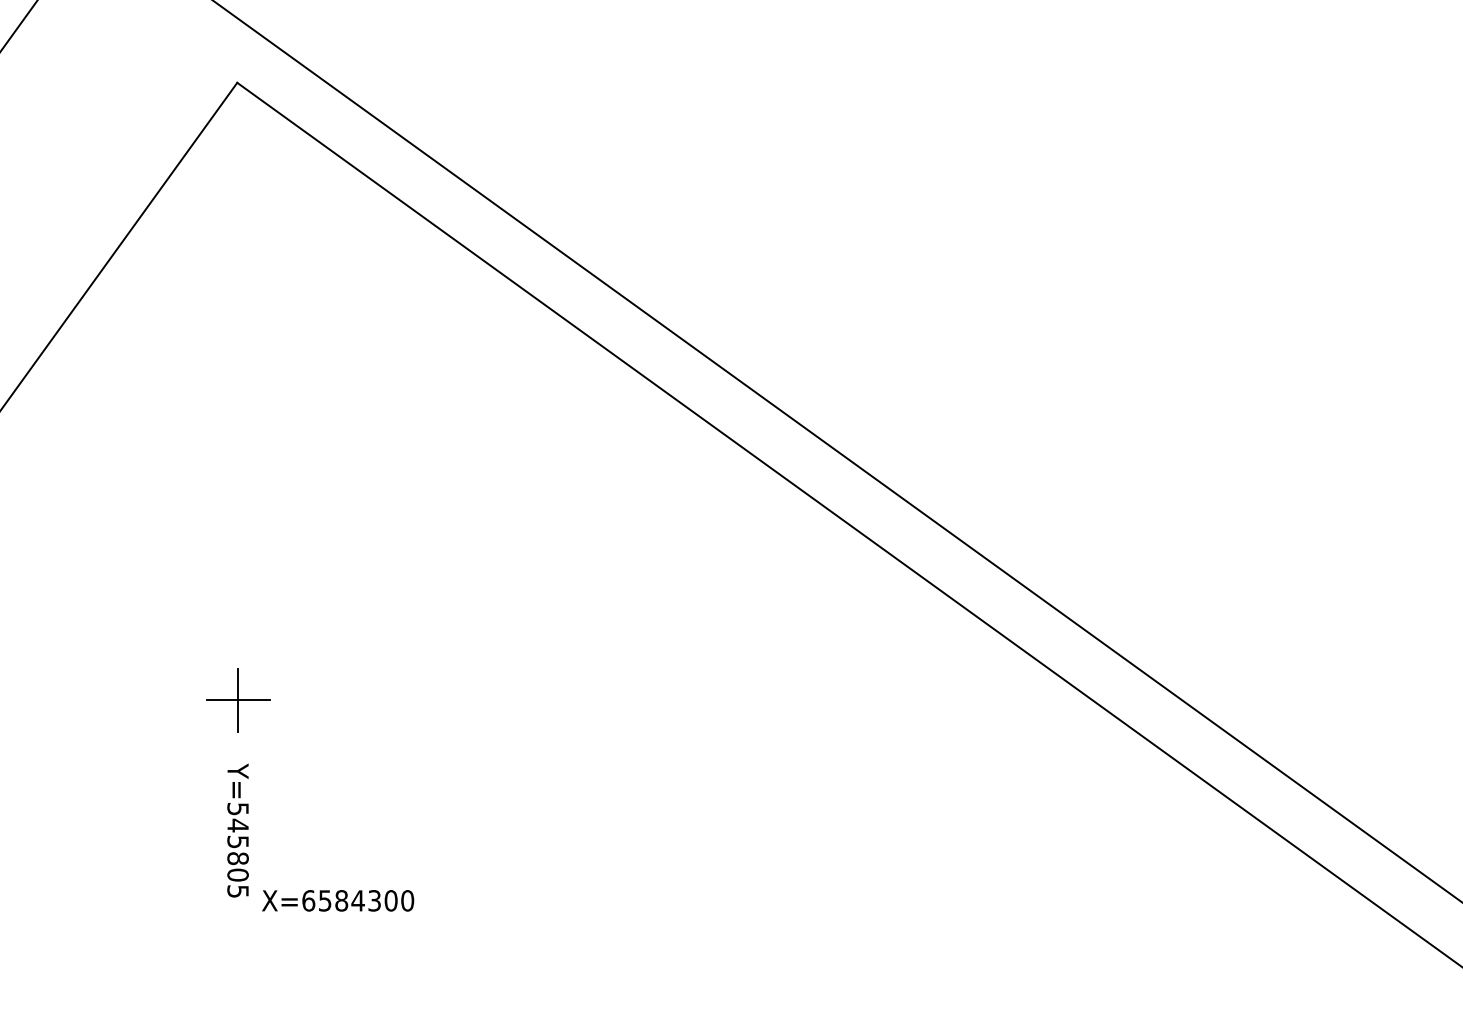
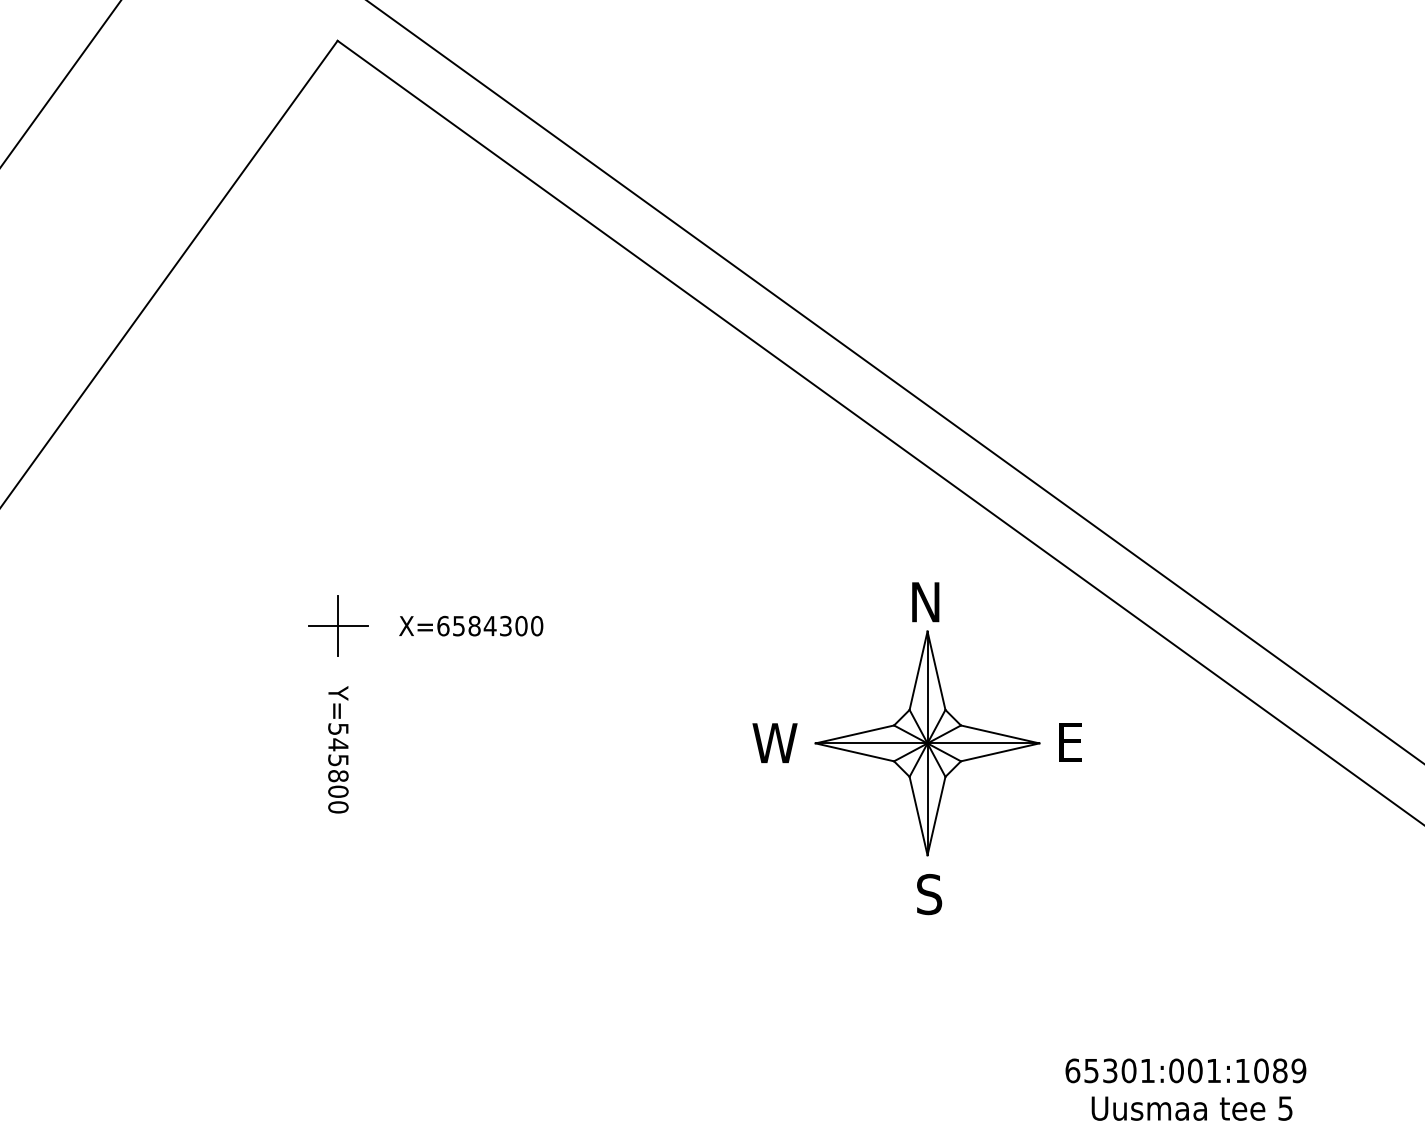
part: (848, 829) -> (916, 748), added
text: (238, 891) -> (338, 807), Y=545805 -> Y=545800
text: (338, 900) -> (471, 625), moved

